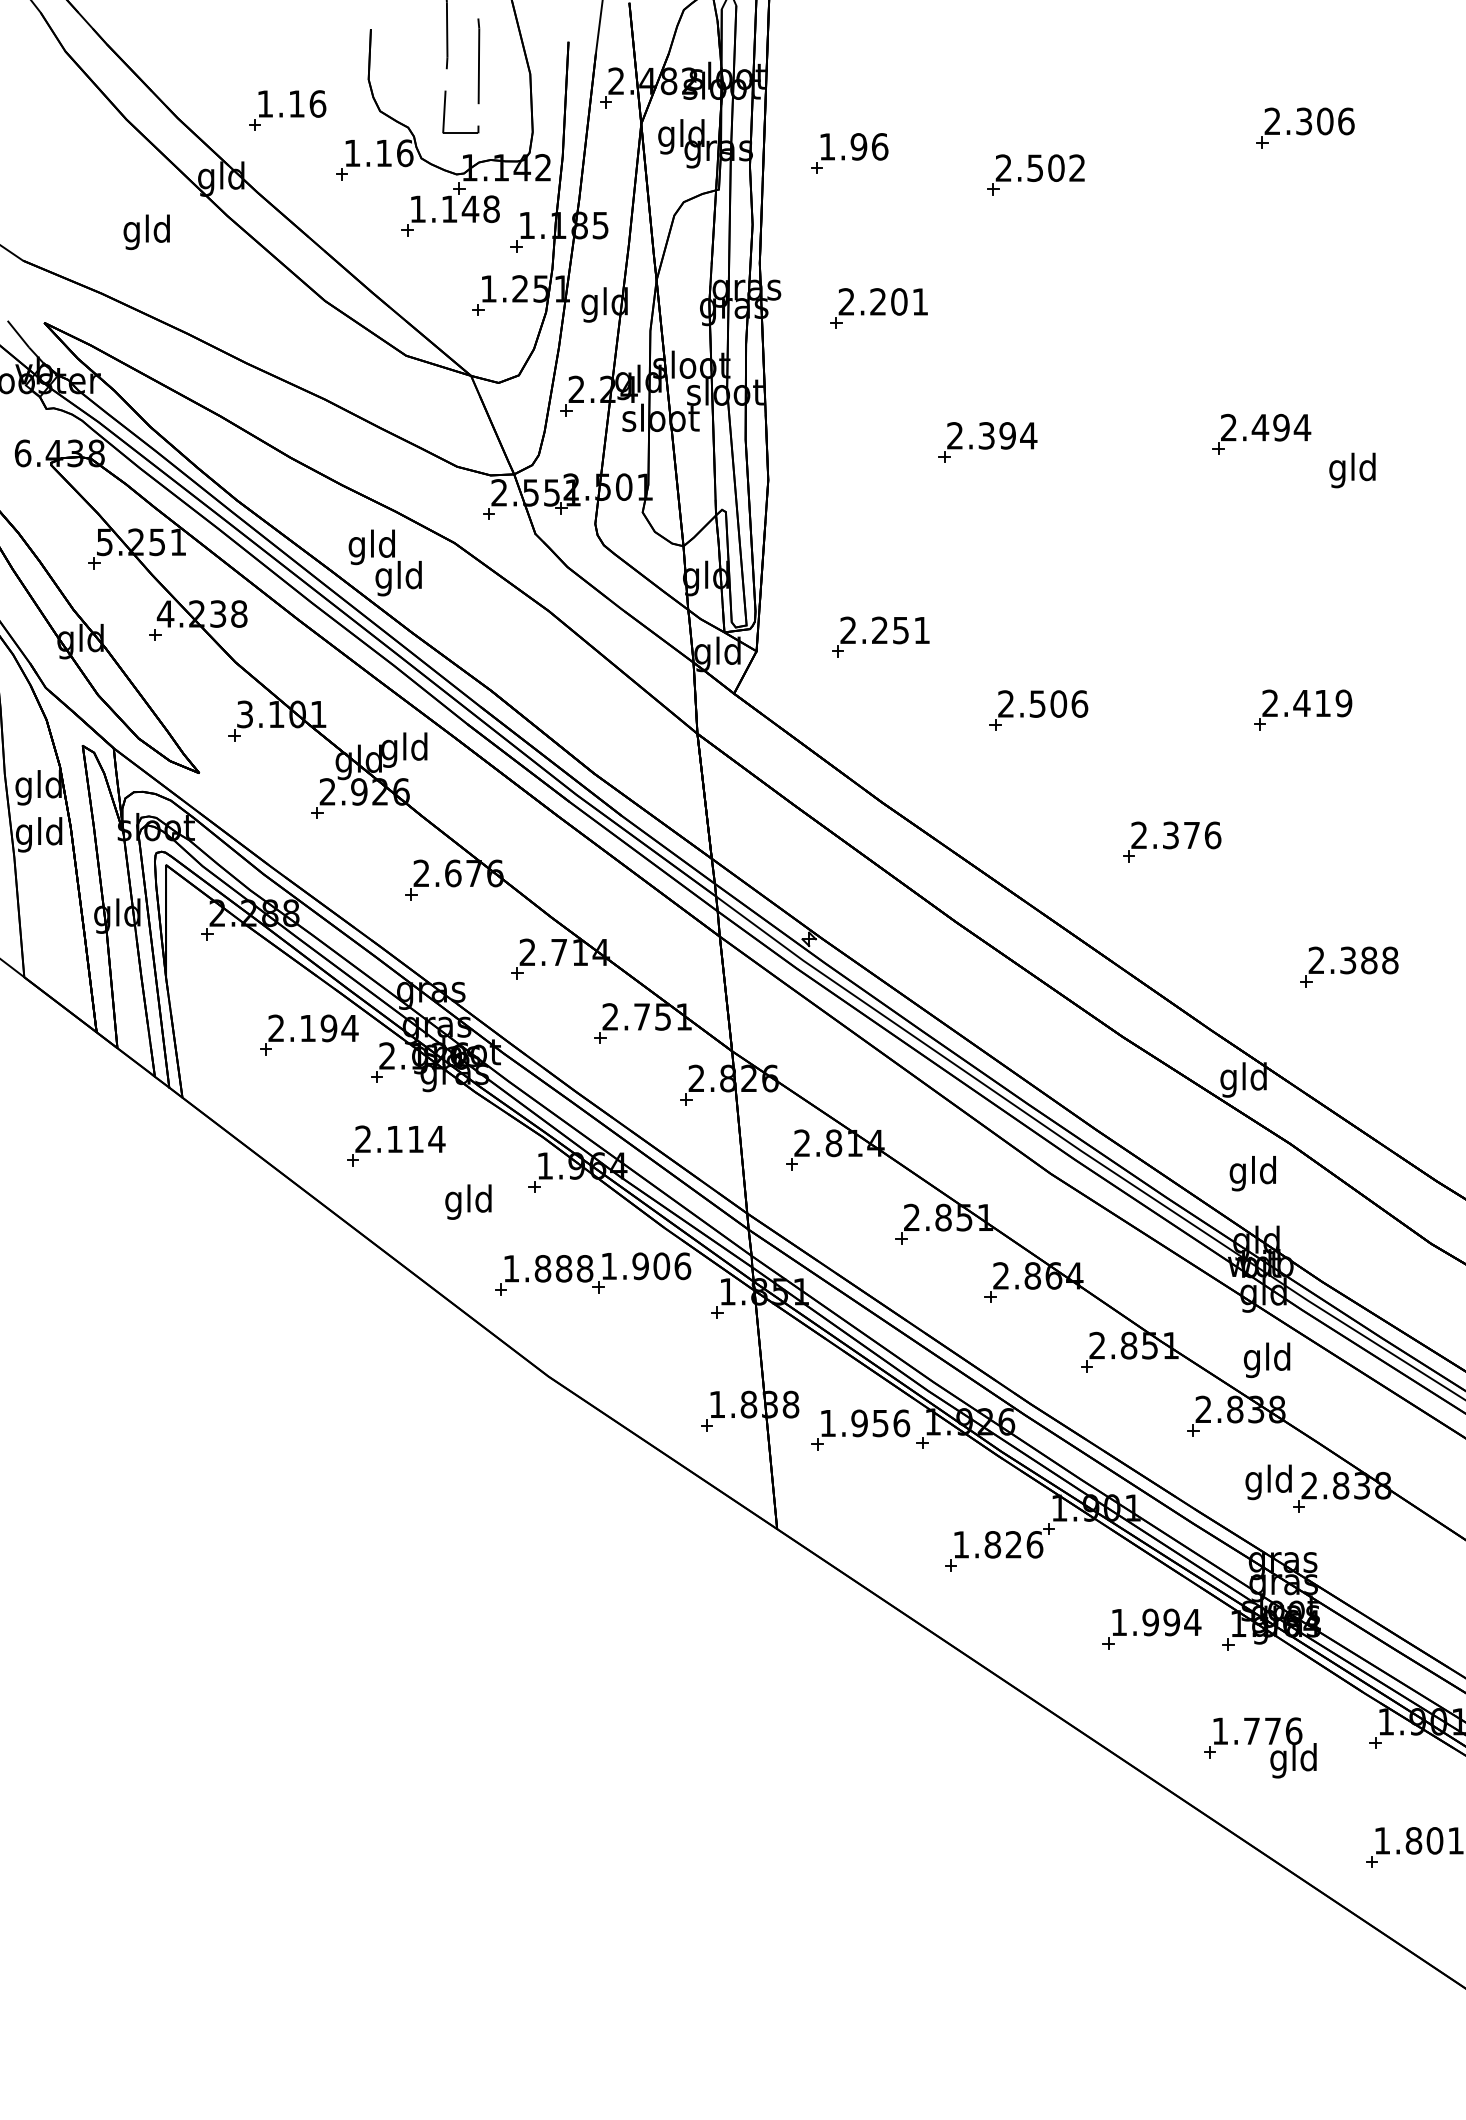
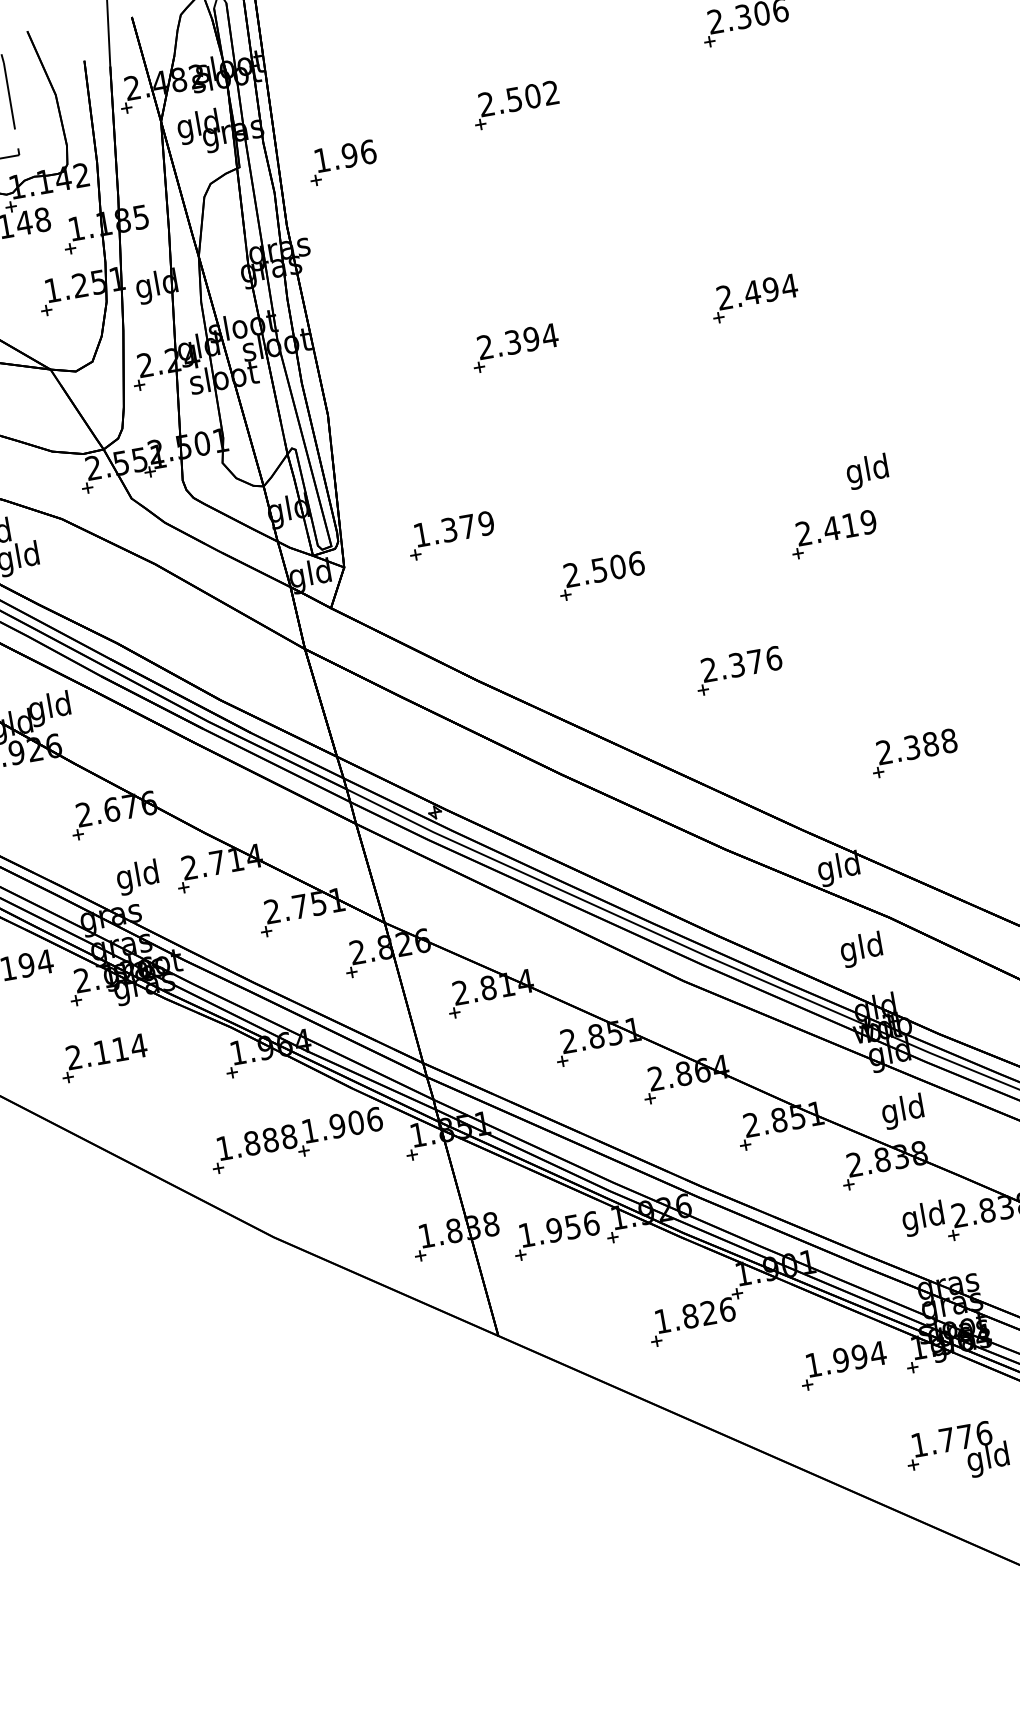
part: (849, 153) -> (342, 162), moved
part: (878, 308) -> (398, 247), removed
text: (1352, 470) -> (867, 471), moved
text: (885, 630) -> (454, 529), 2.251 -> 1.379
text: (468, 1201) -> (137, 876), moved

